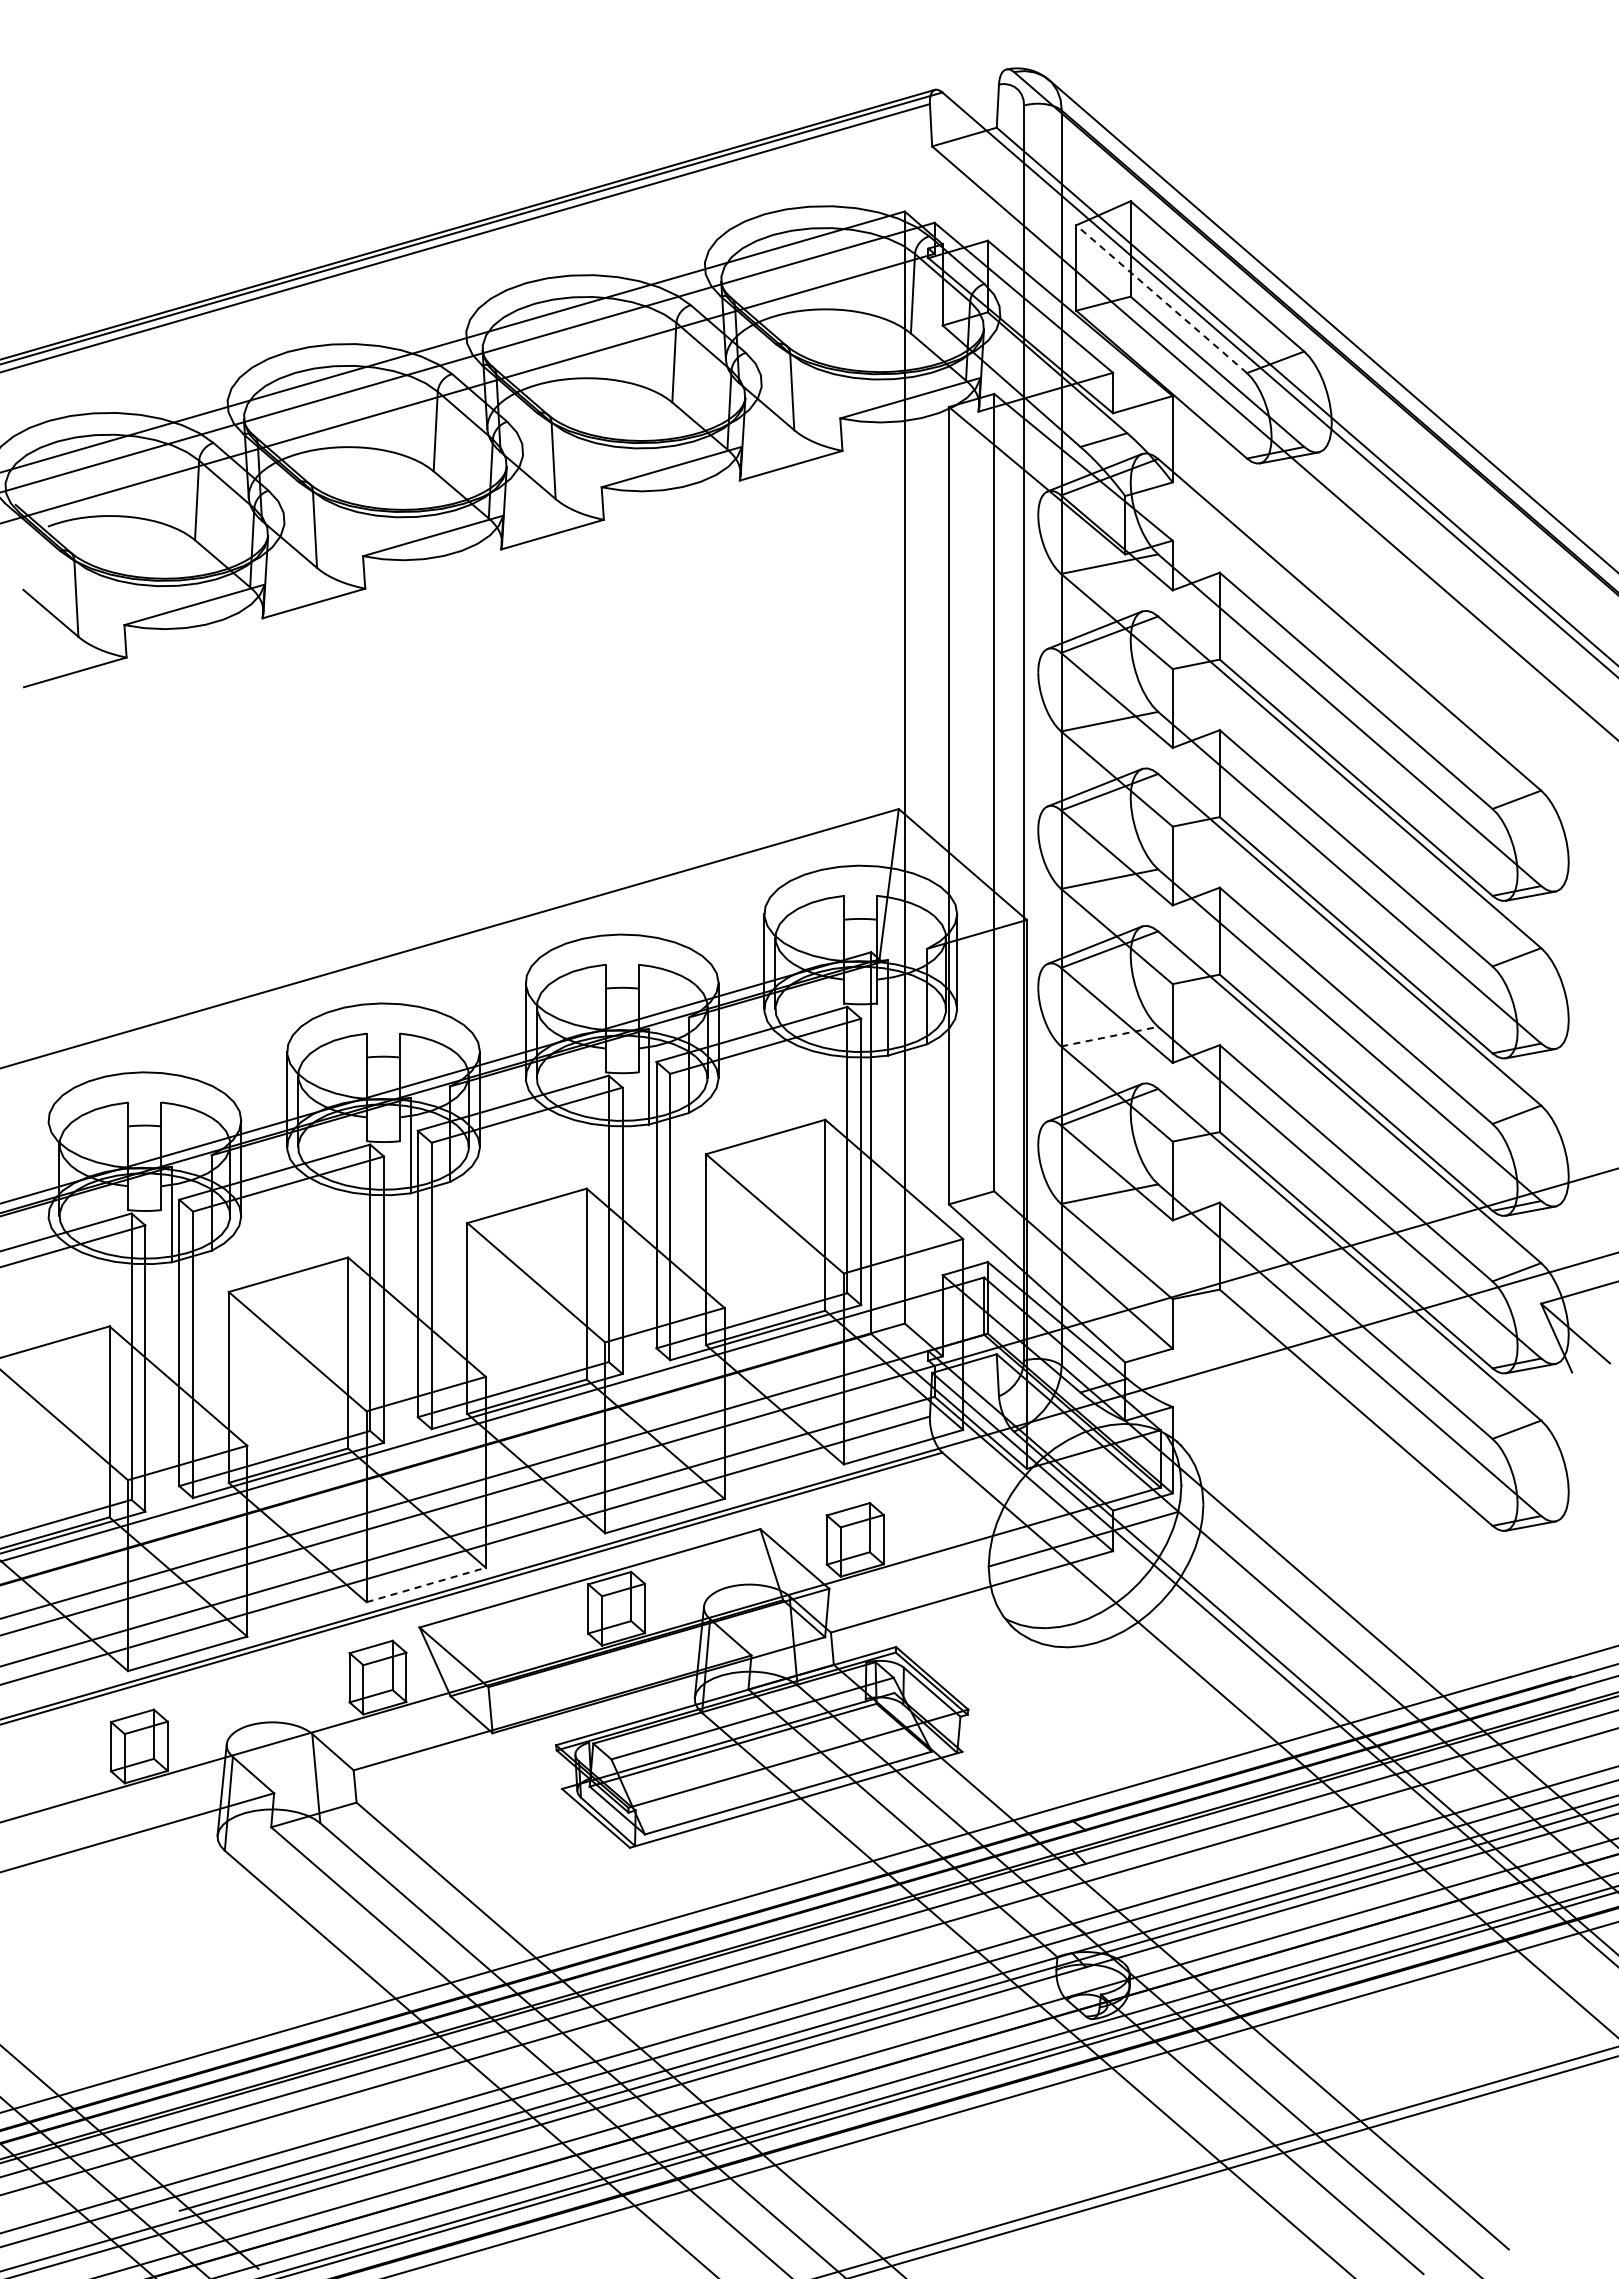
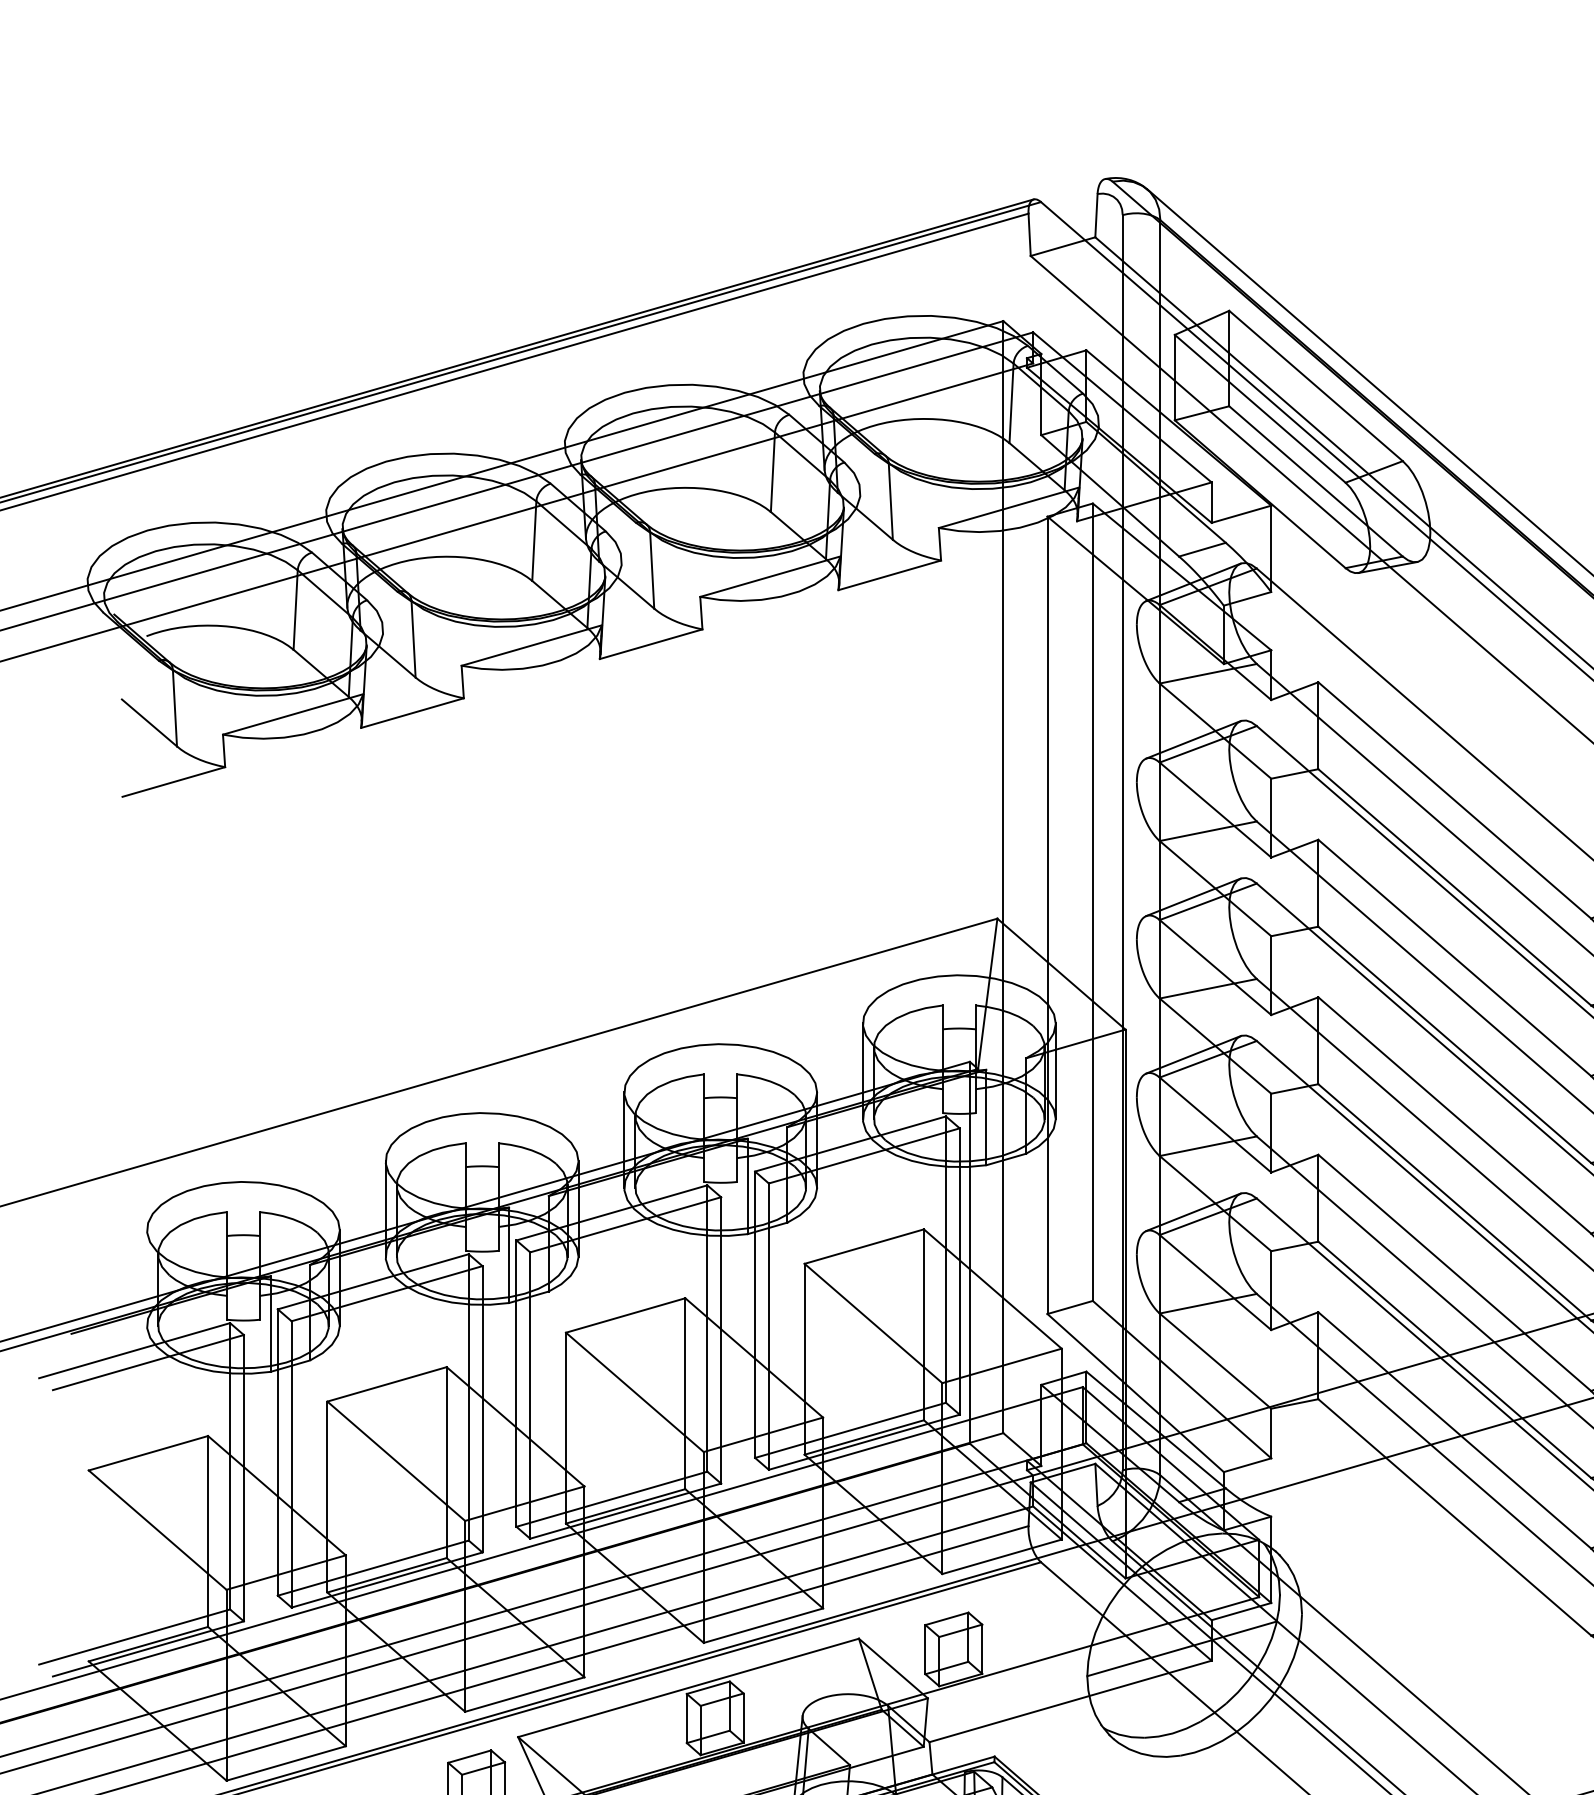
line: (1161, 299) -> (1260, 409), dashed -> solid
line: (1110, 1036) -> (1209, 1146), dashed -> solid
line: (426, 1584) -> (525, 1694), dashed -> solid

